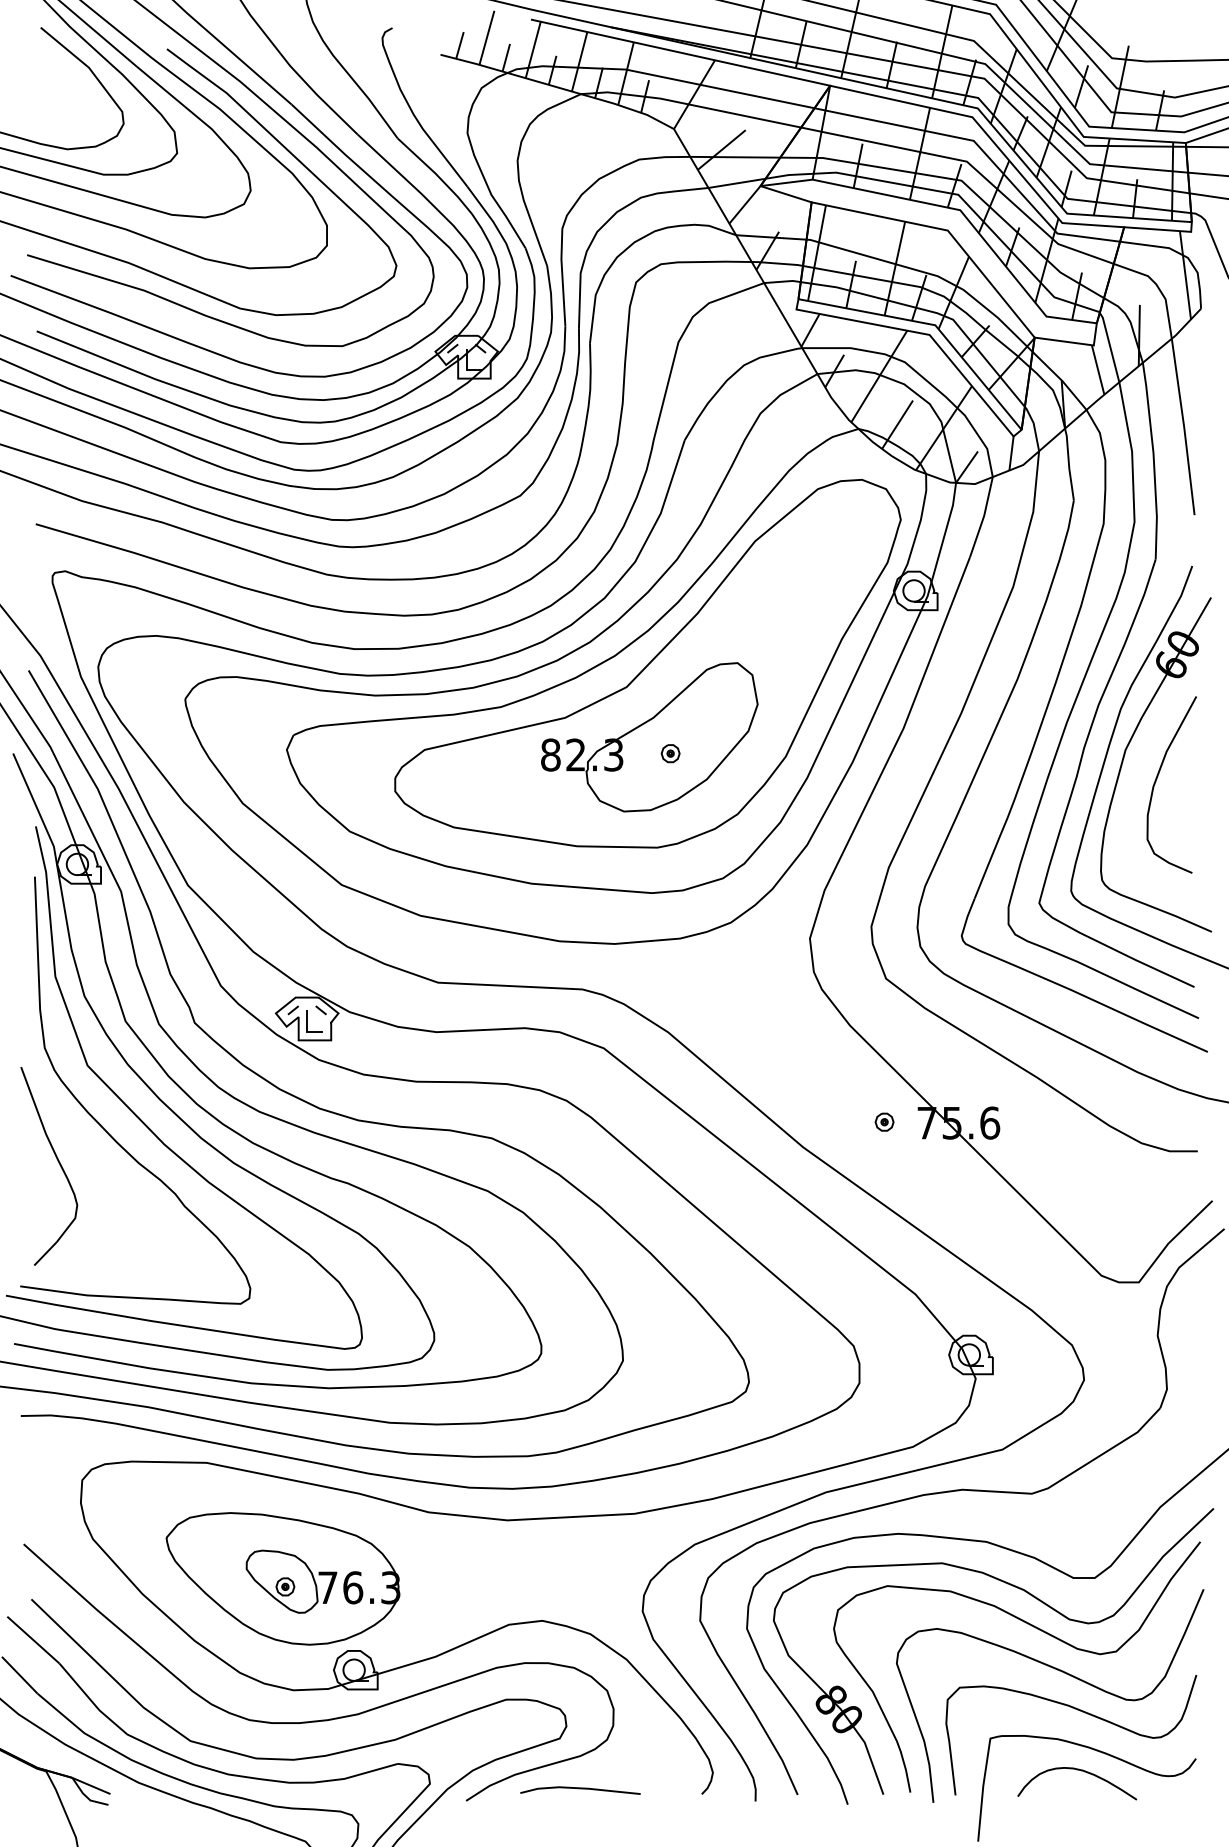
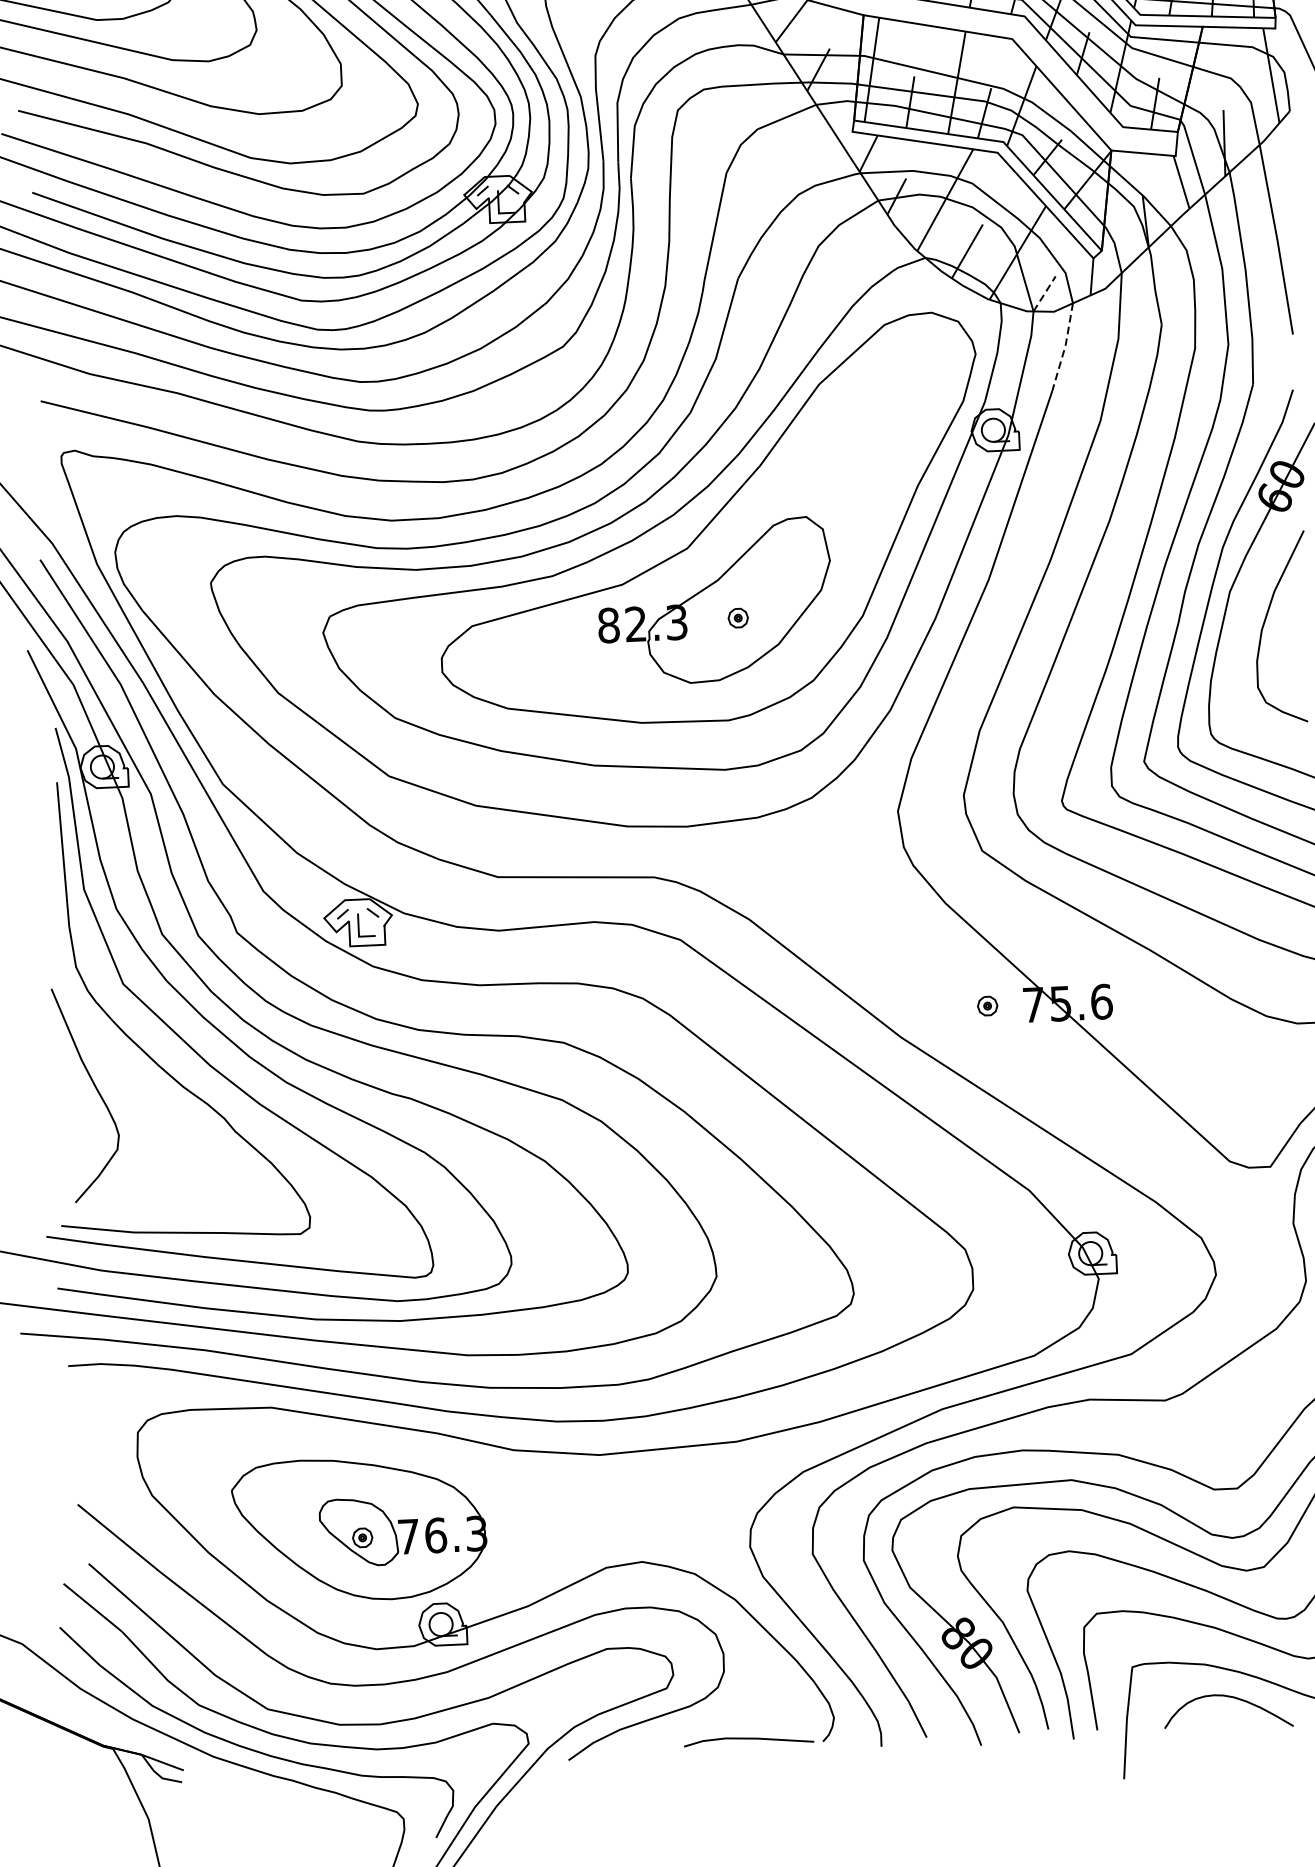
line: (967, 466) -> (1045, 293), solid -> dashed
line: (983, 517) -> (1064, 347), solid -> dashed
line: (580, 1789) -> (748, 1739), moved

